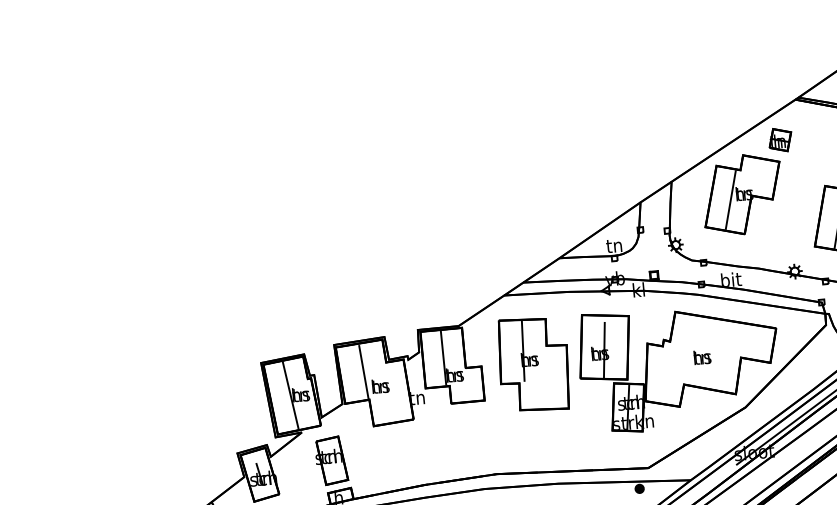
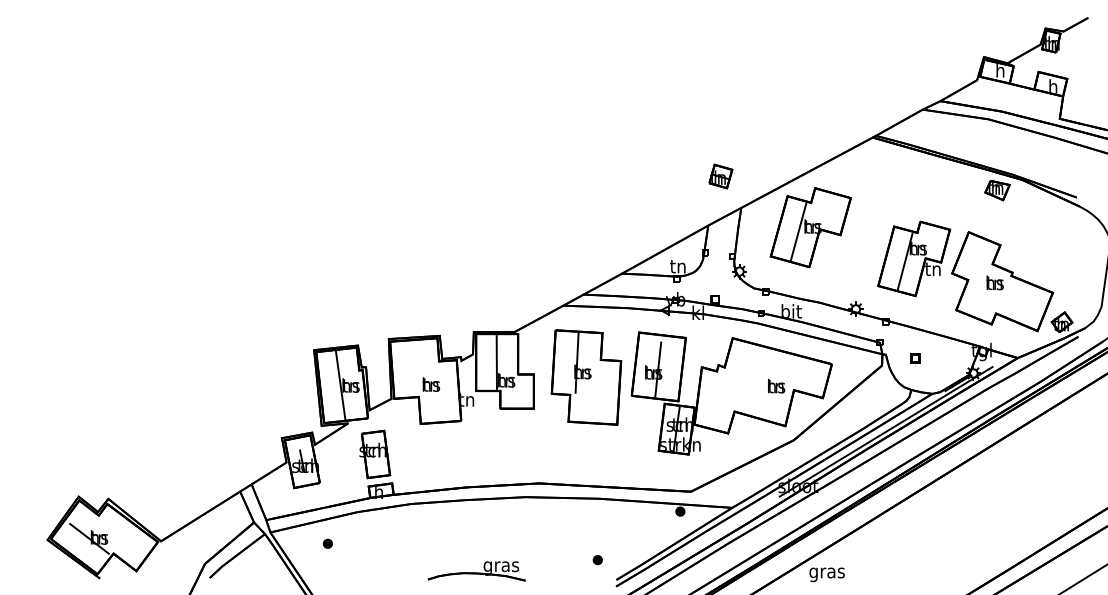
part: (780, 140) -> (720, 176), moved
text: (702, 356) -> (776, 385), moved
line: (363, 371) -> (415, 368), removed

